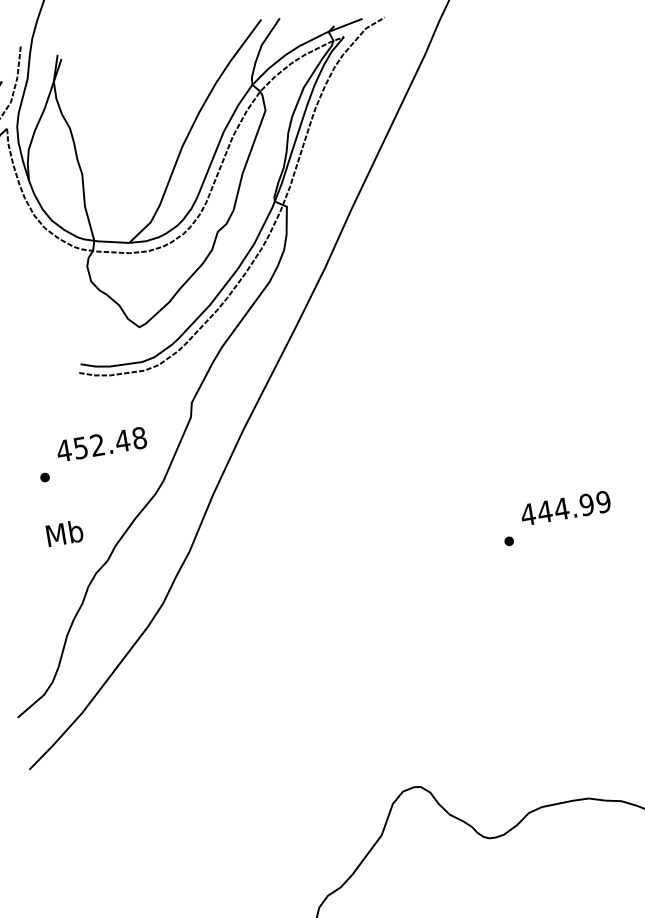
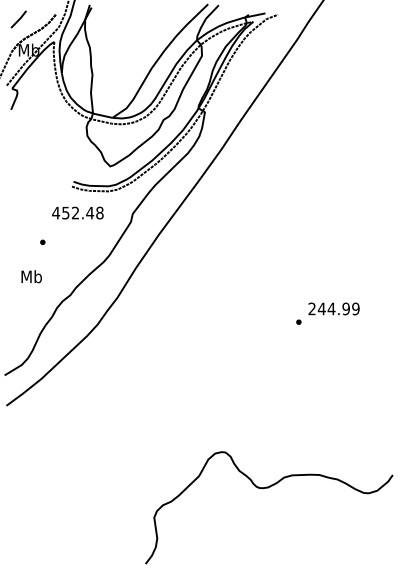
text: (100, 443) -> (77, 212), moved
text: (528, 513) -> (312, 308), 444.99 -> 244.99
text: (64, 532) -> (31, 276), moved

